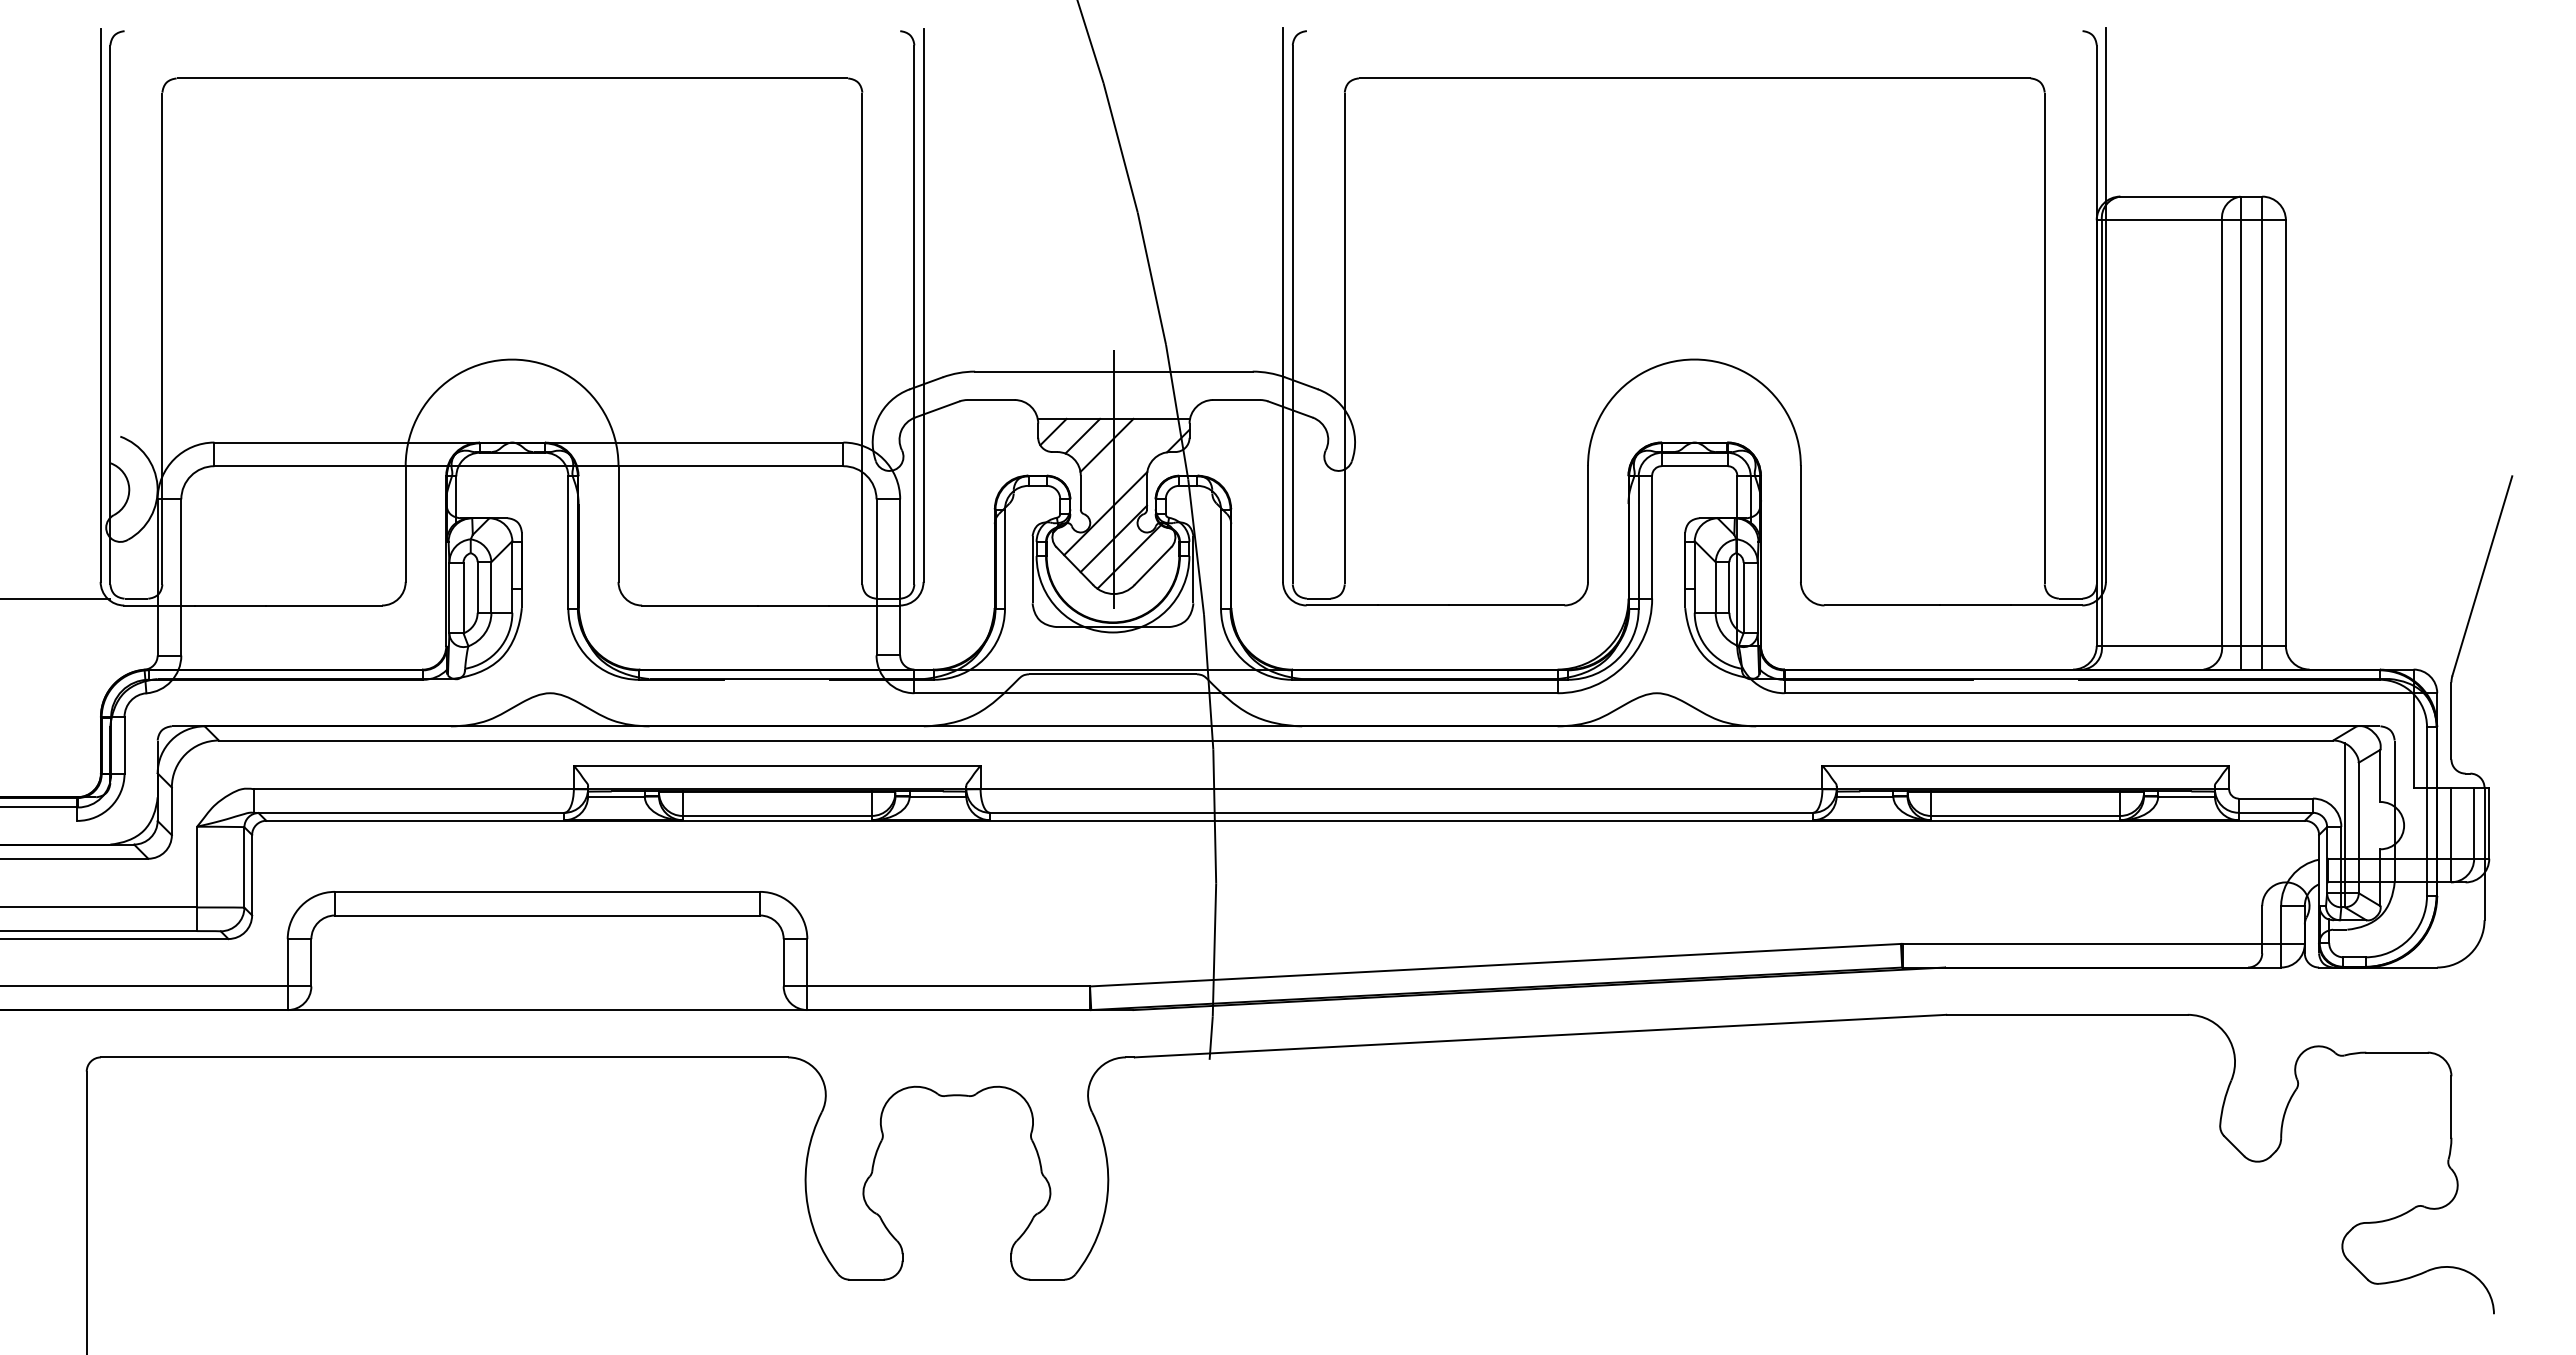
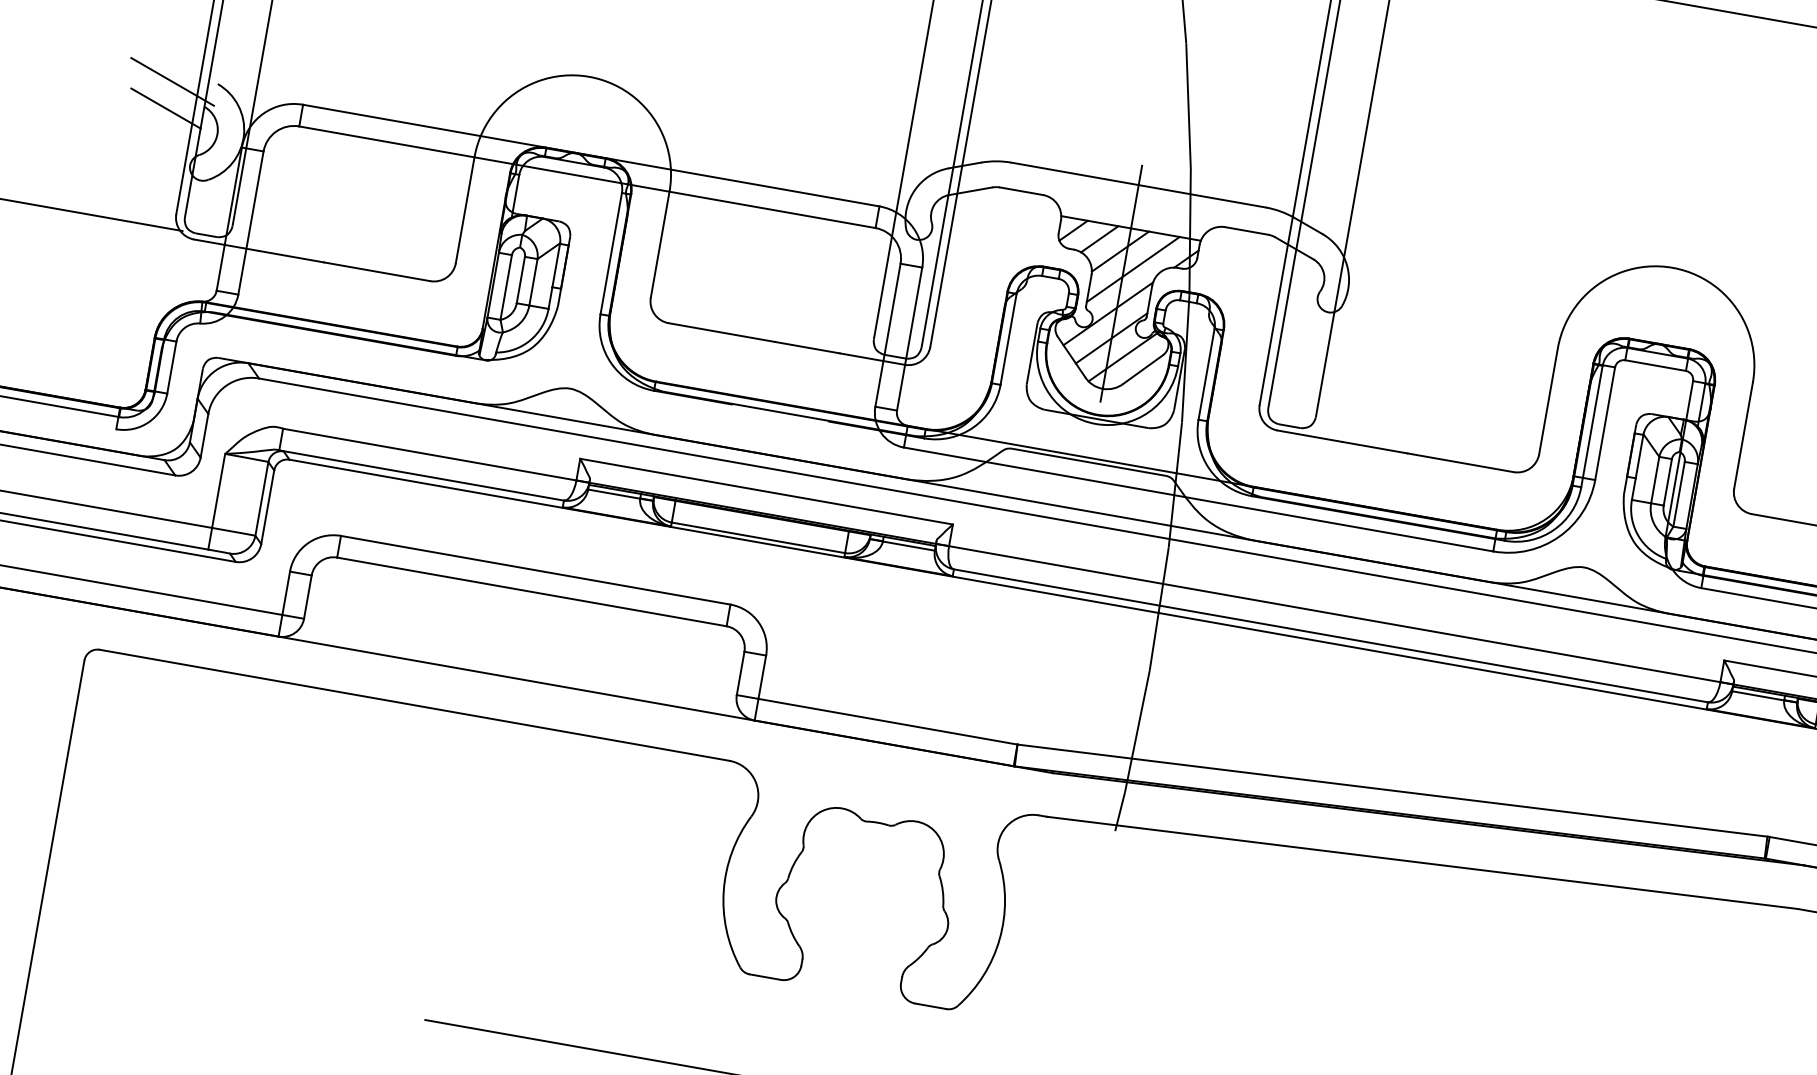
line: (71, 442) -> (172, 81), added
line: (1123, 461) -> (1132, 268), added
line: (69, 471) -> (165, 107), added

